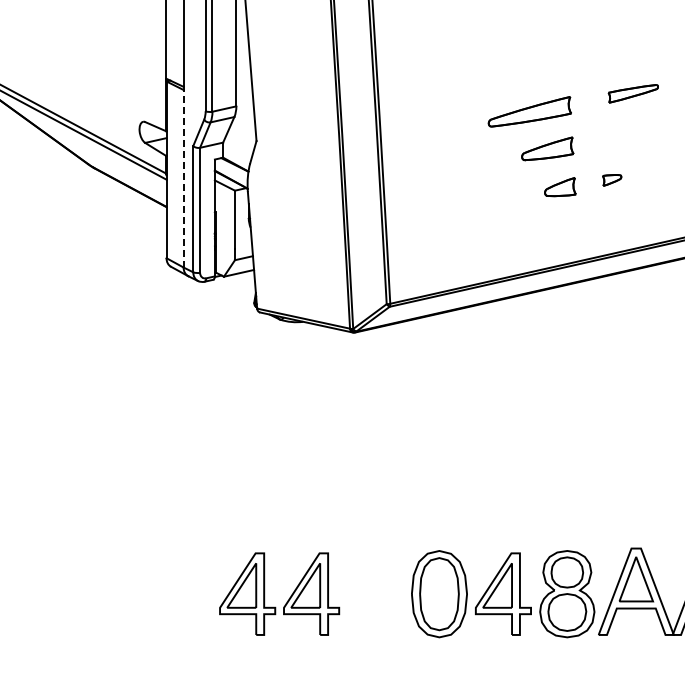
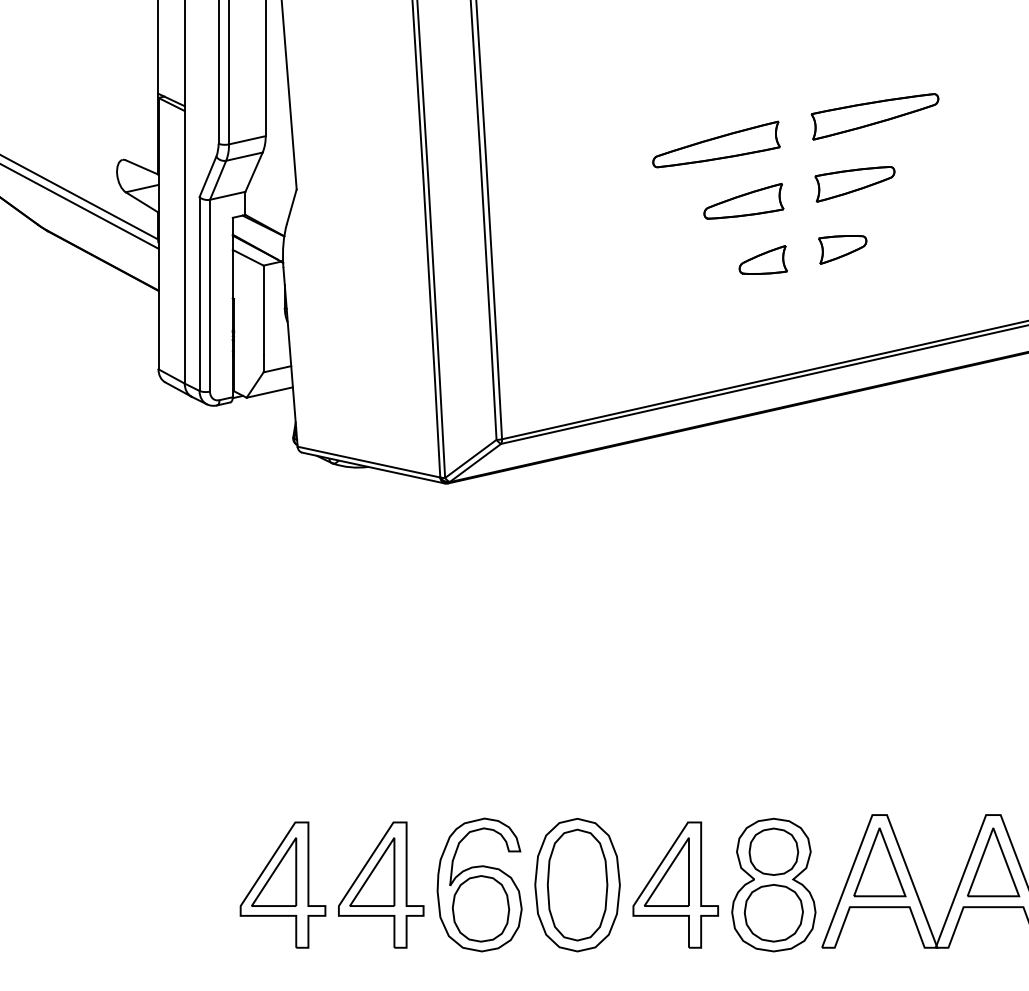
part: (633, 93) -> (875, 116), size x1.67
part: (619, 137) -> (853, 183), added
line: (183, 178) -> (184, 246), dashed -> solid
part: (611, 180) -> (841, 249), size x1.67
part: (375, 594) -> (479, 885), added

